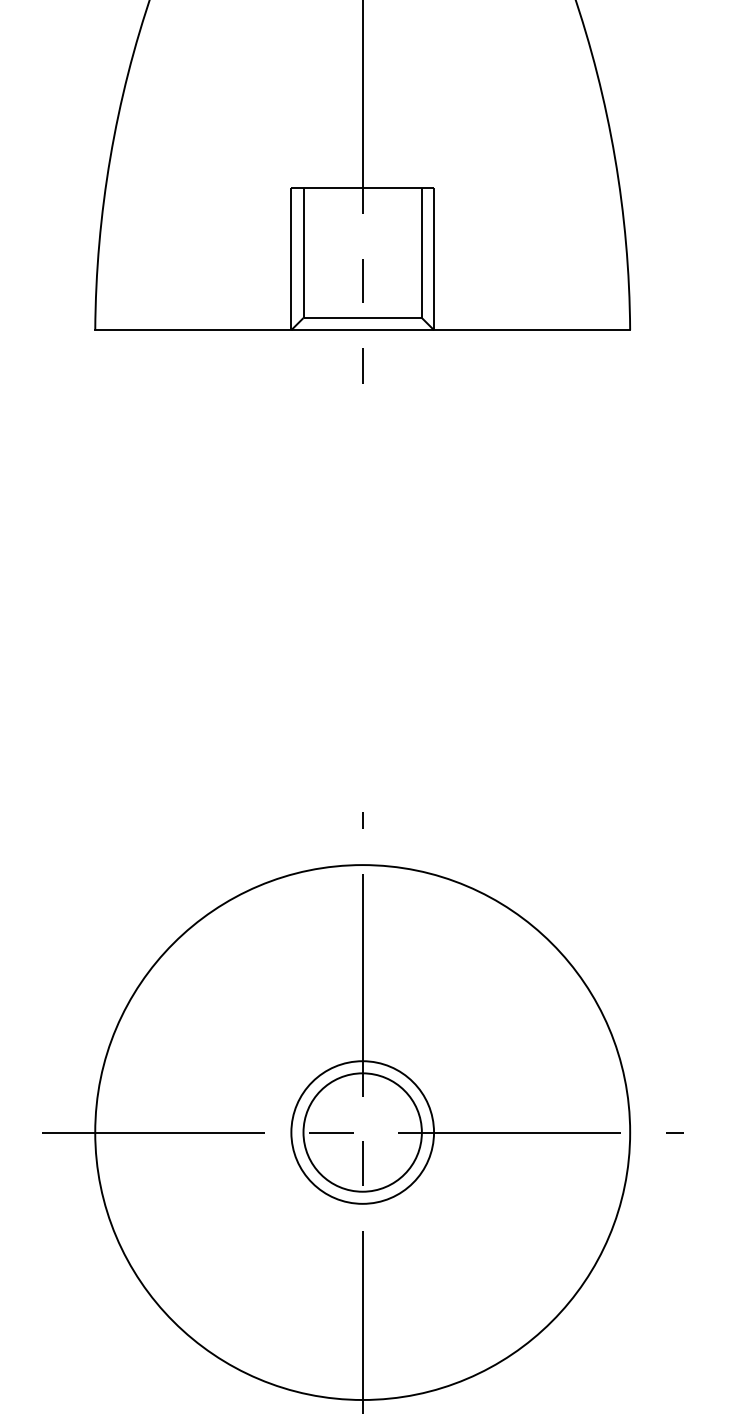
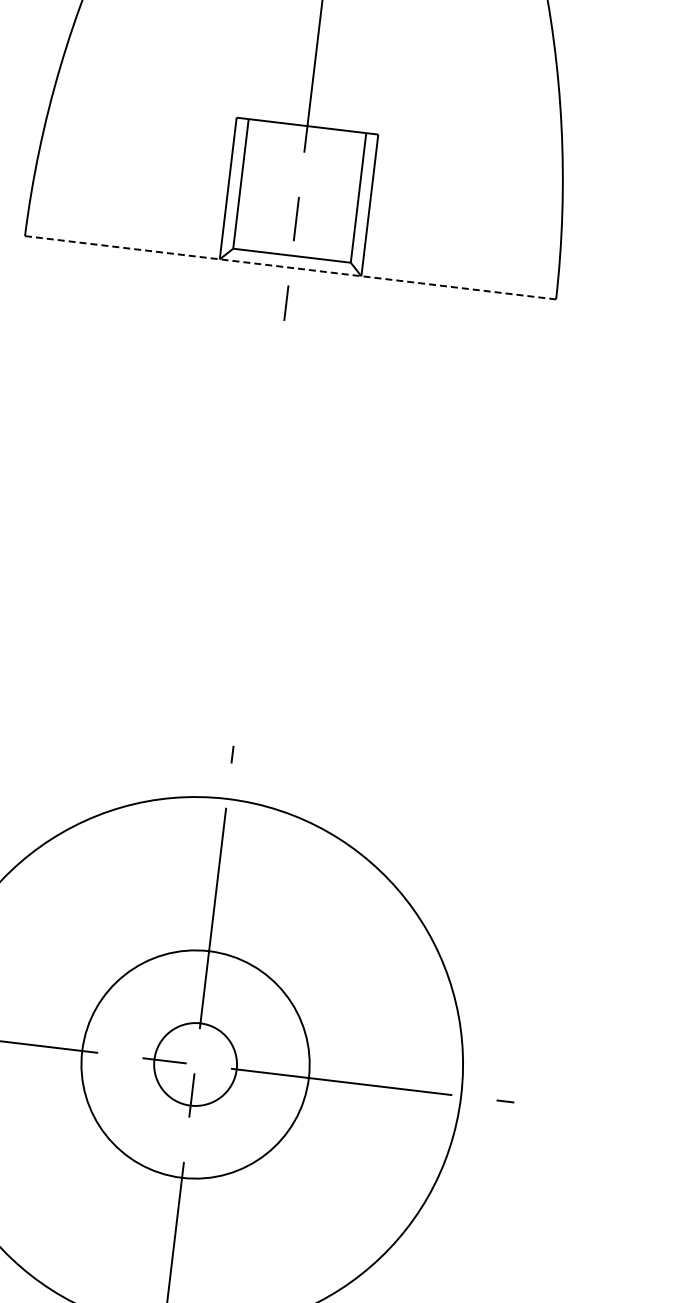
line: (362, 330) -> (290, 268), solid -> dashed
circle: (362, 1132) -> (195, 1064), size x0.7
circle: (362, 1132) -> (195, 1064), size x1.6

